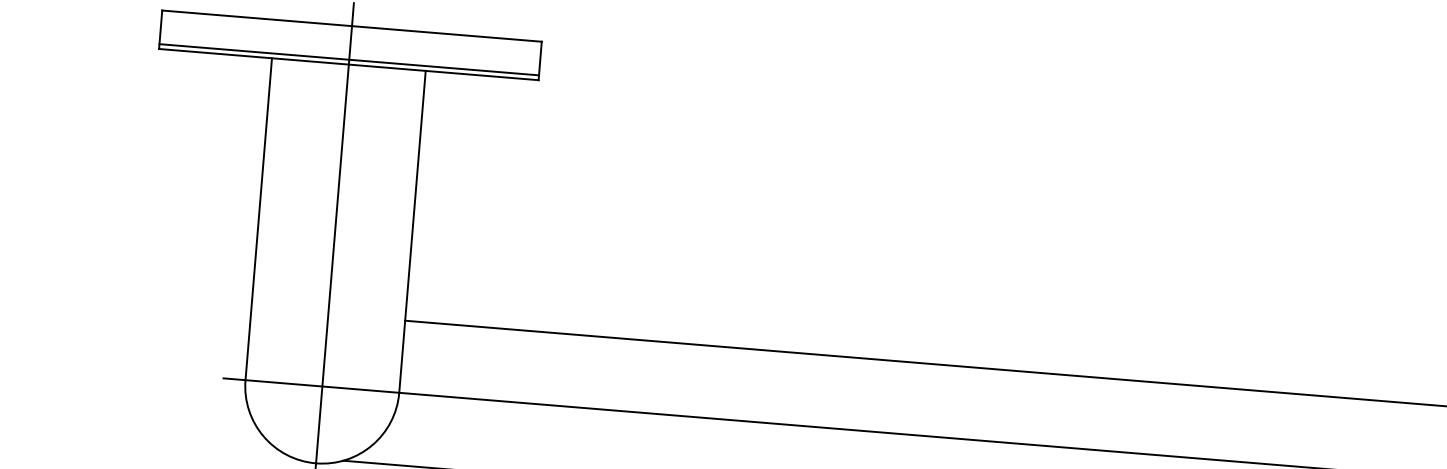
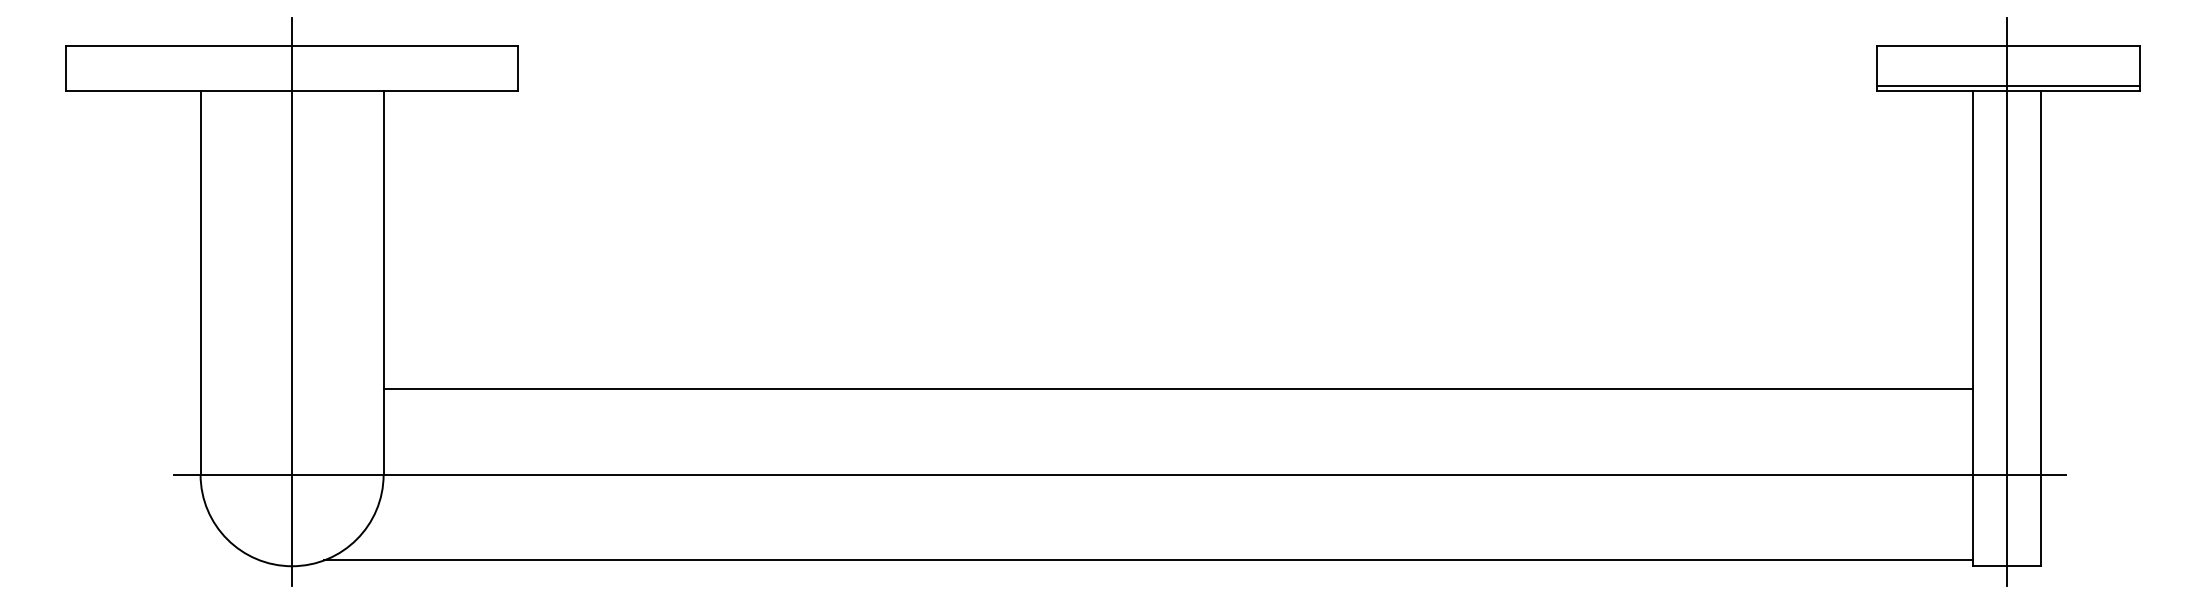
line: (349, 59) -> (292, 85), removed

